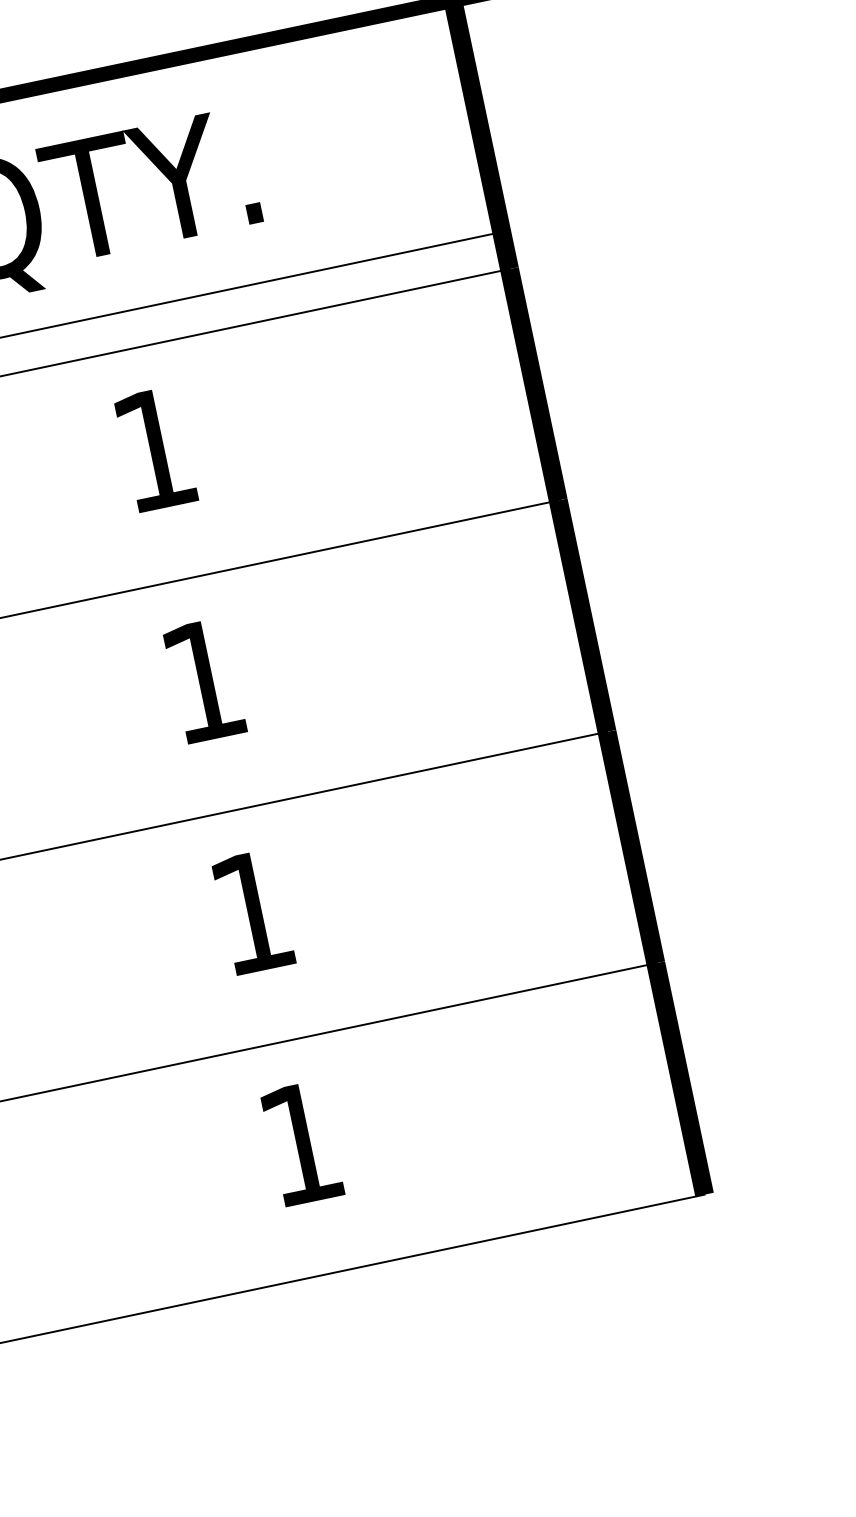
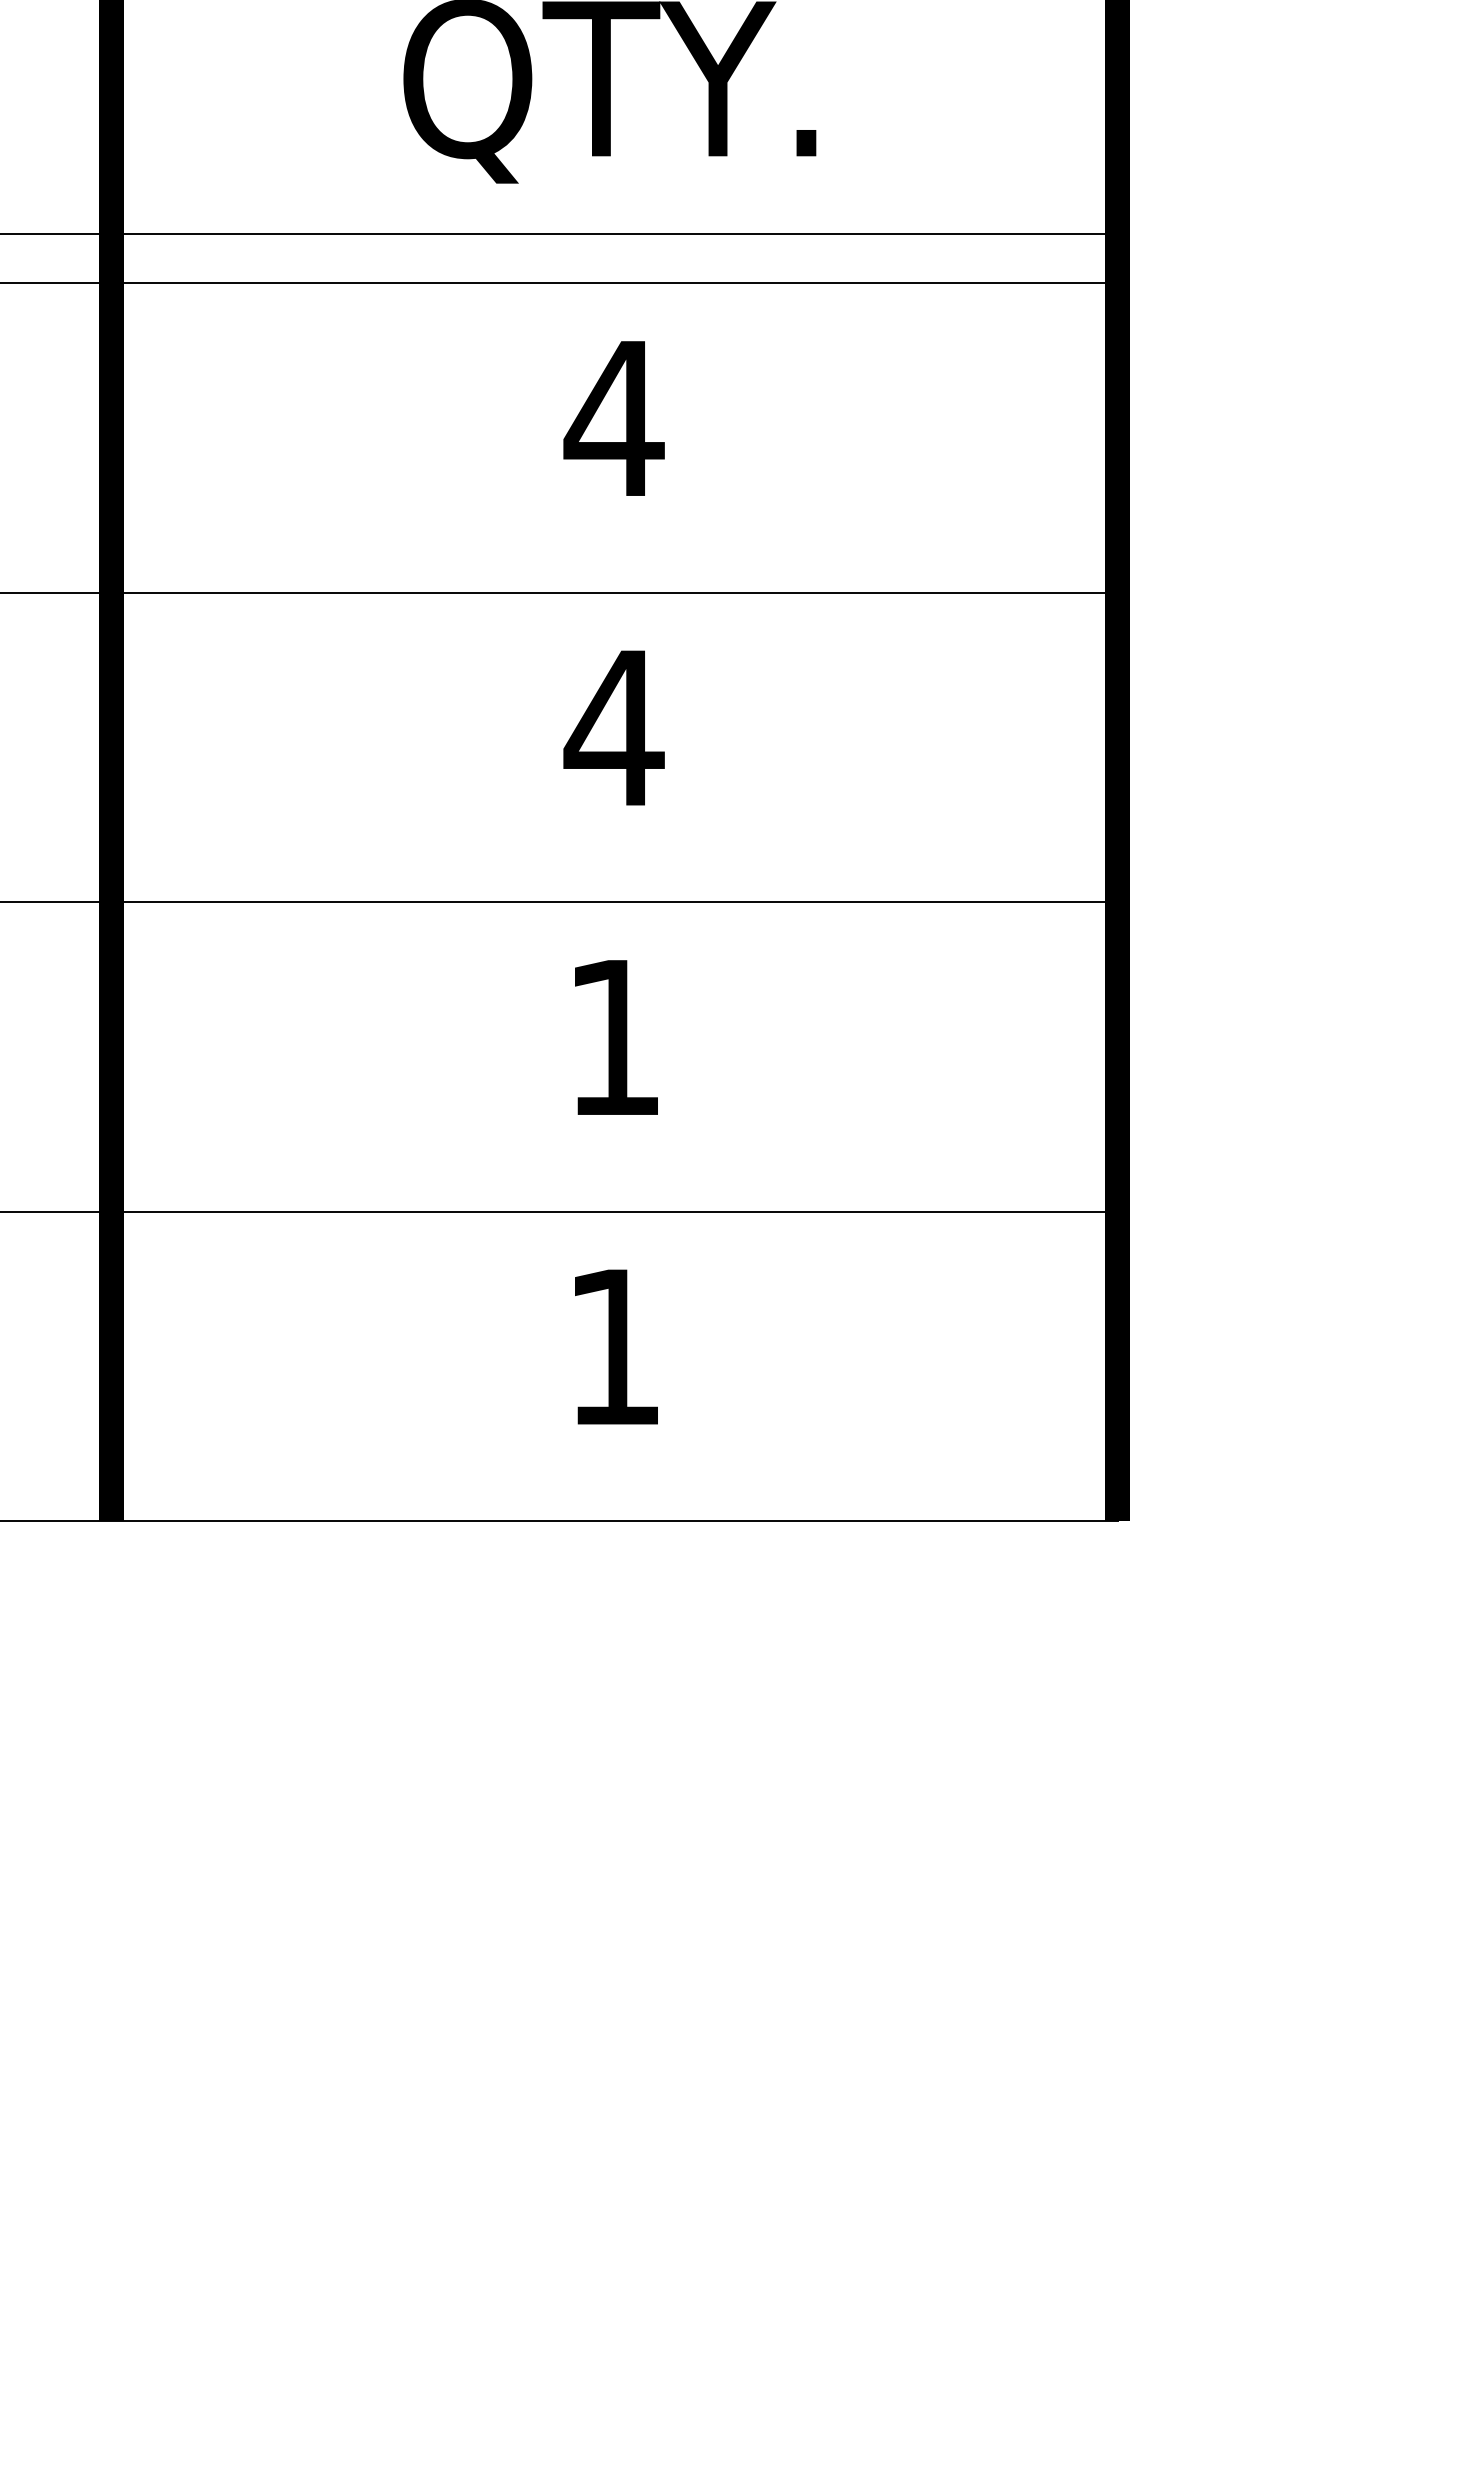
text: (153, 449) -> (613, 418), 1 -> 4
text: (202, 680) -> (613, 727), 1 -> 4

